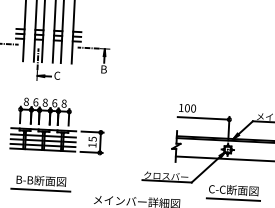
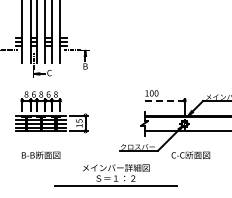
line: (203, 118) -> (164, 100), solid -> dashed
line: (40, 190) -> (40, 162), removed
line: (232, 199) -> (190, 162), removed

